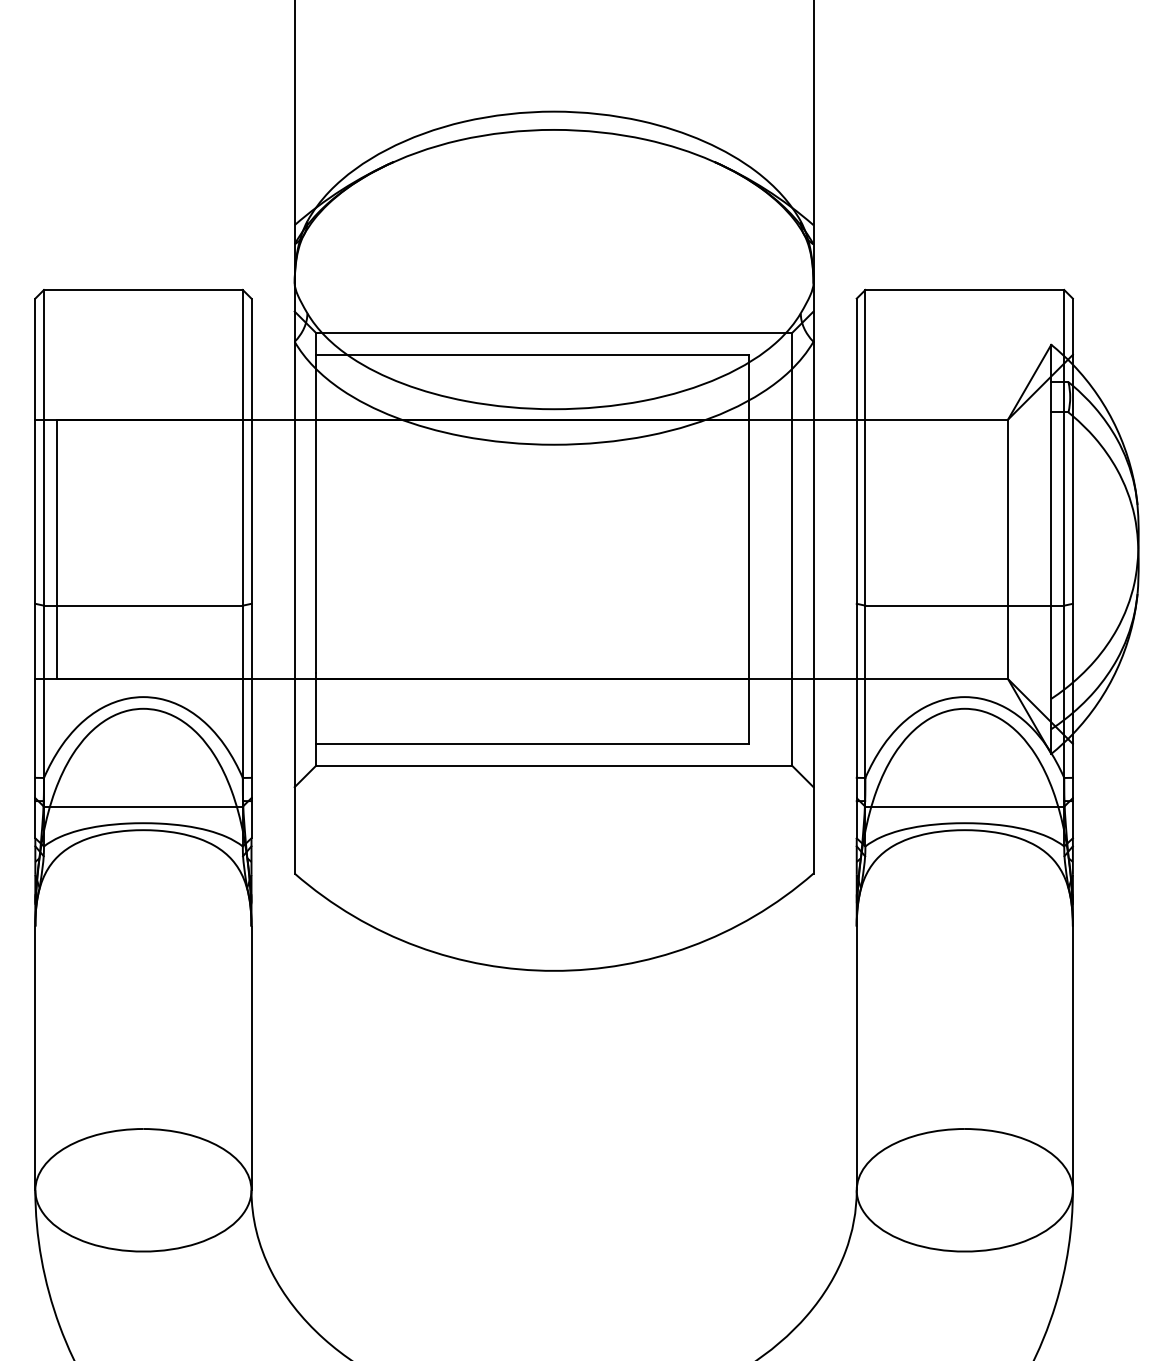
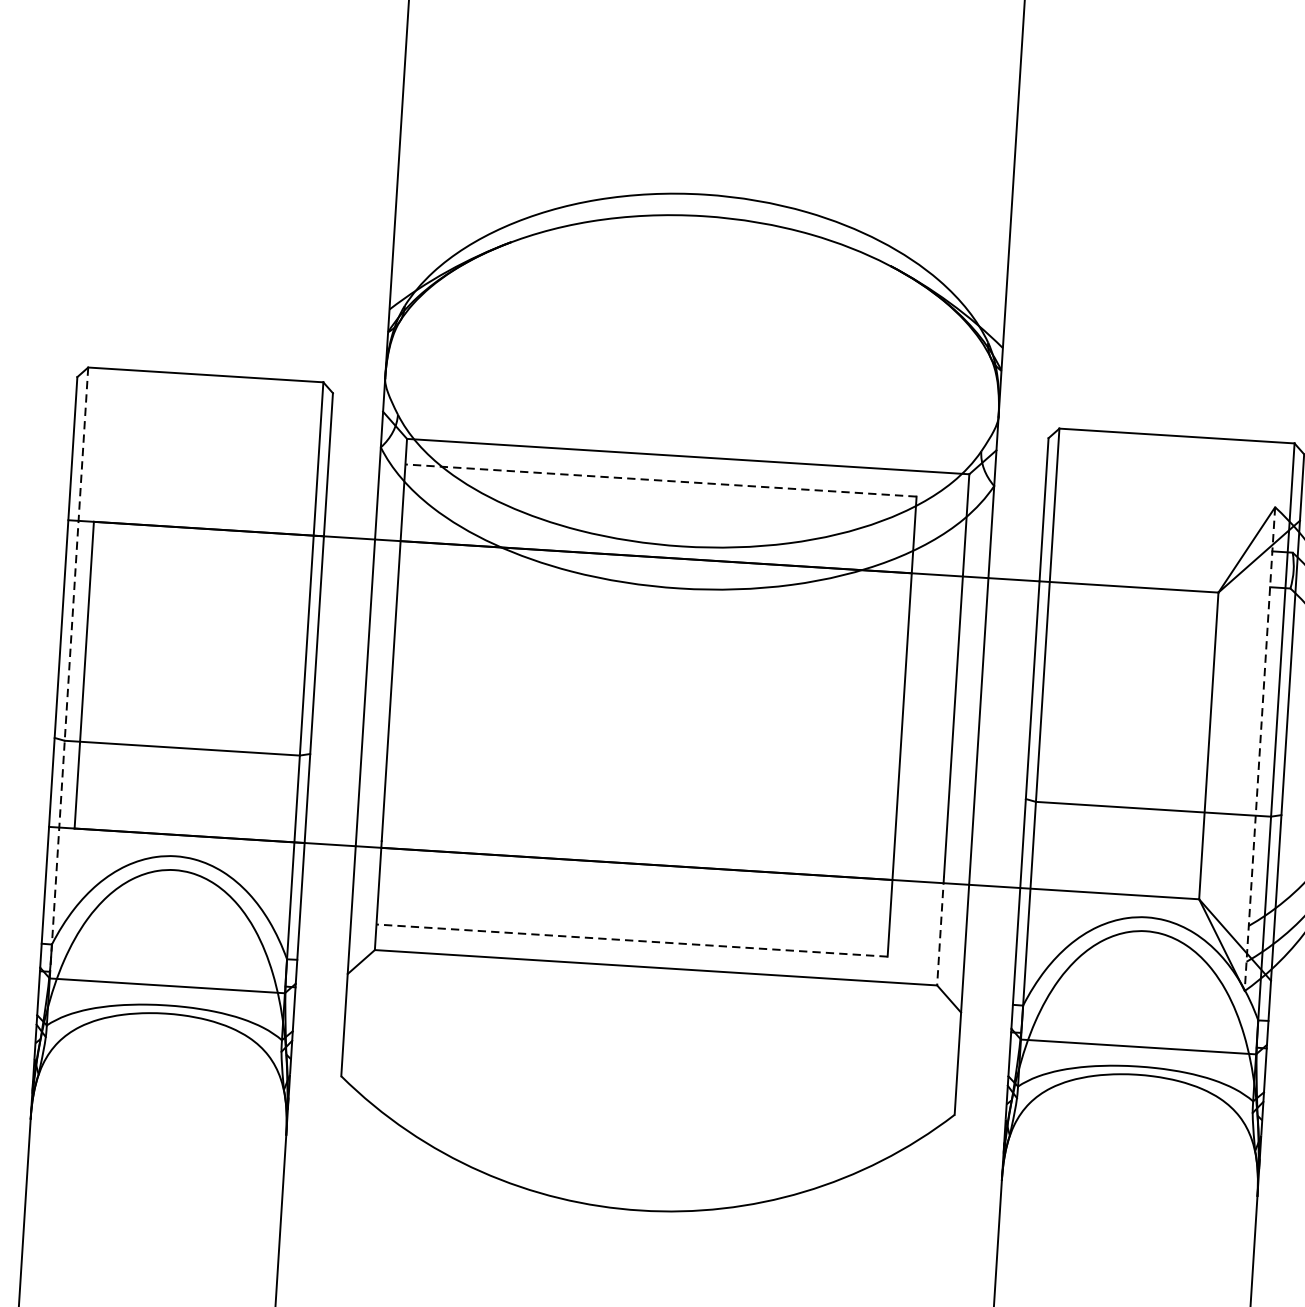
line: (532, 354) -> (661, 480), solid -> dashed
line: (43, 548) -> (68, 673), solid -> dashed
line: (1051, 549) -> (1260, 749), solid -> dashed
line: (791, 719) -> (940, 930), solid -> dashed
line: (532, 743) -> (632, 940), solid -> dashed

